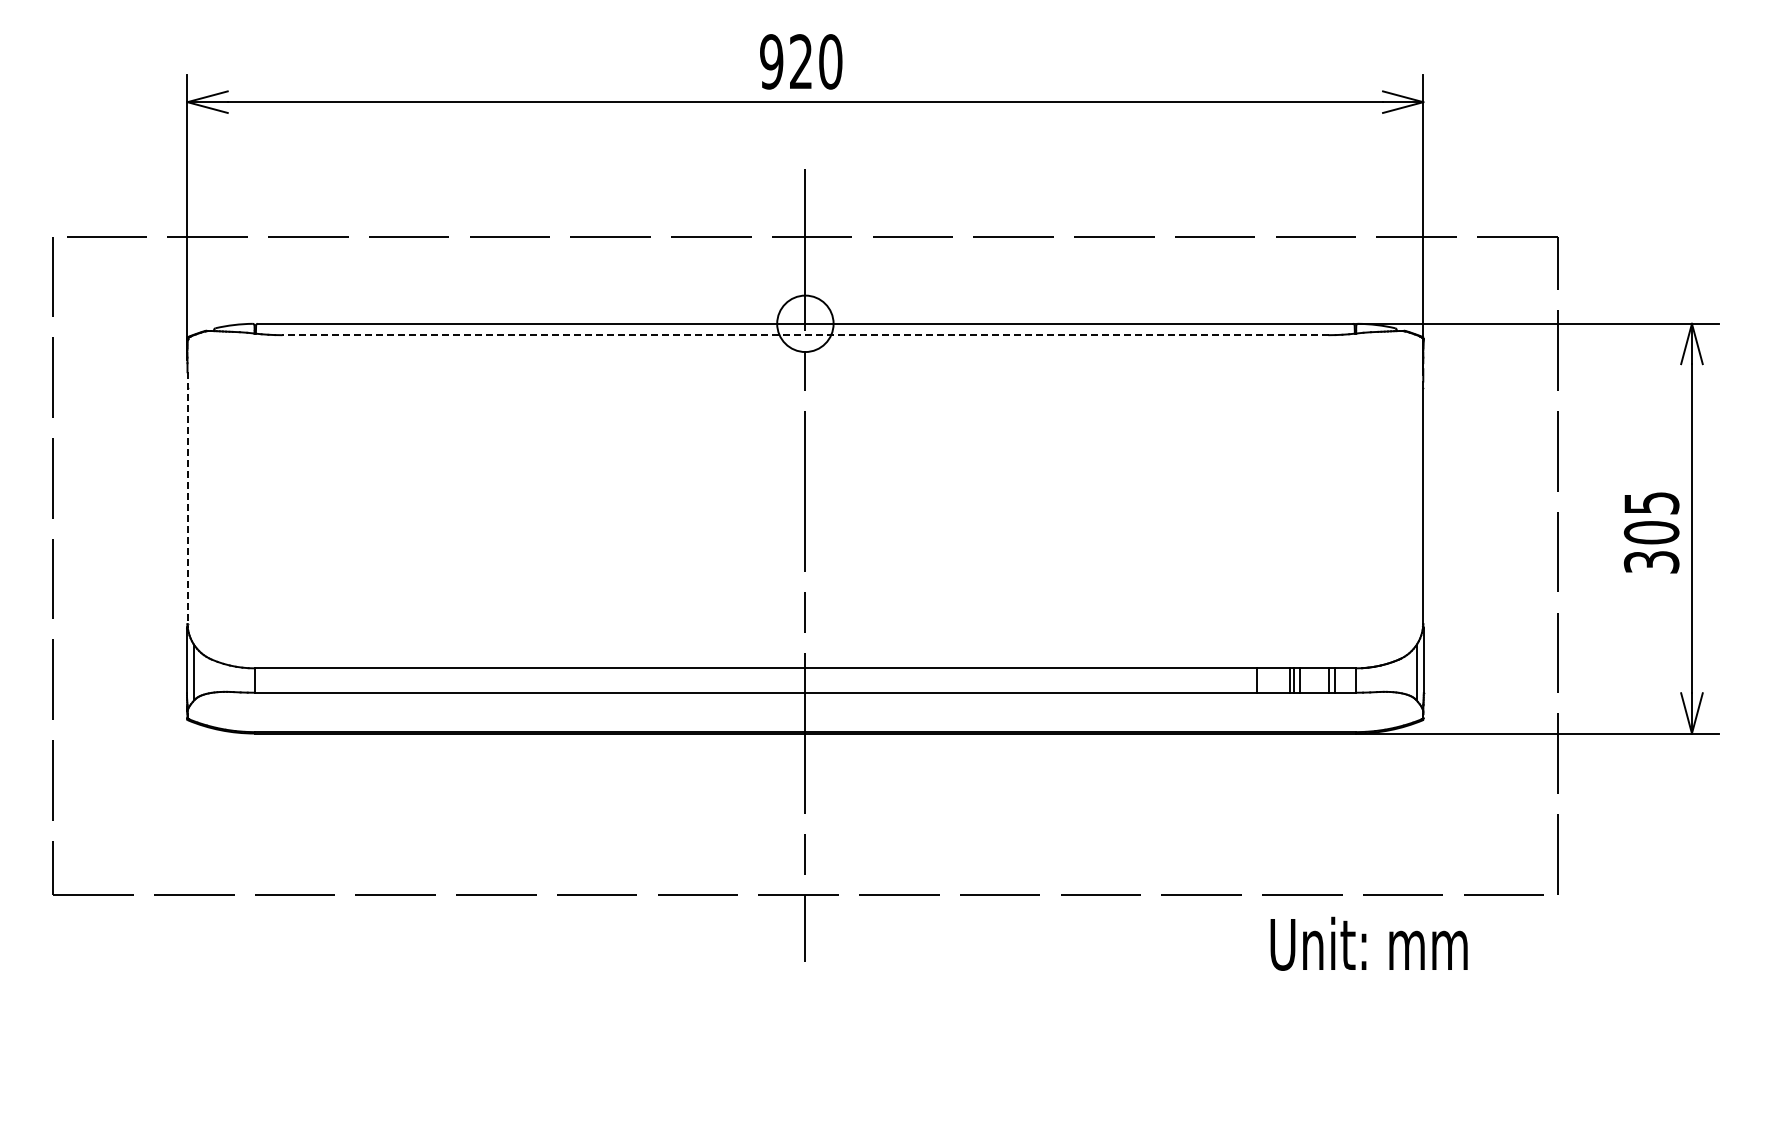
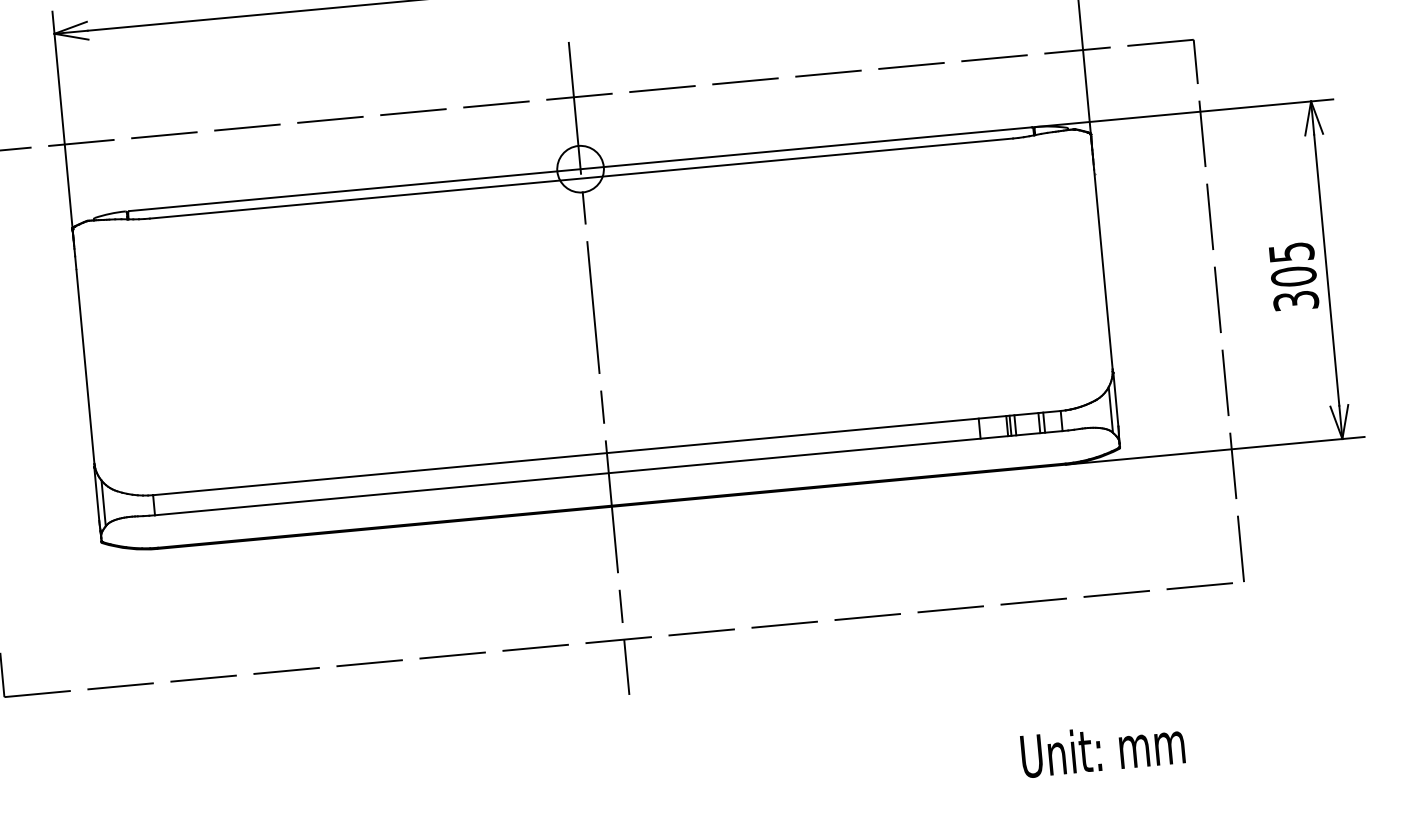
line: (805, 335) -> (581, 178), dashed -> solid
line: (187, 498) -> (84, 360), dashed -> solid
text: (1368, 943) -> (1102, 748), moved

